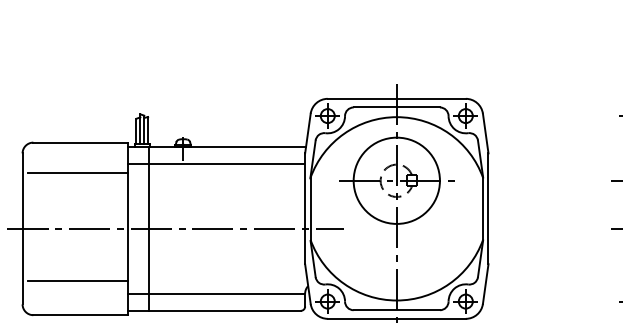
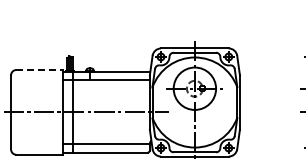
line: (82, 143) -> (40, 70), solid -> dashed
line: (78, 172) -> (38, 84), removed
line: (78, 280) -> (38, 137), removed

